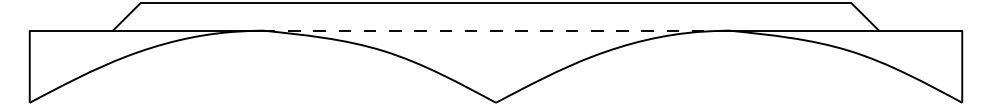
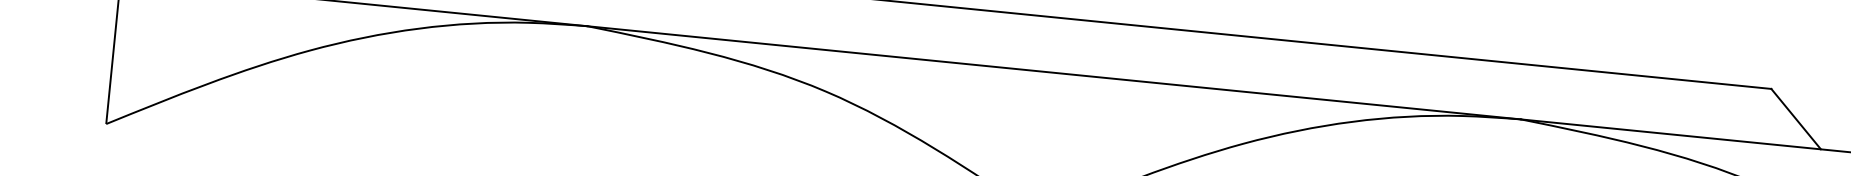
line: (496, 30) -> (1055, 72), dashed -> solid

